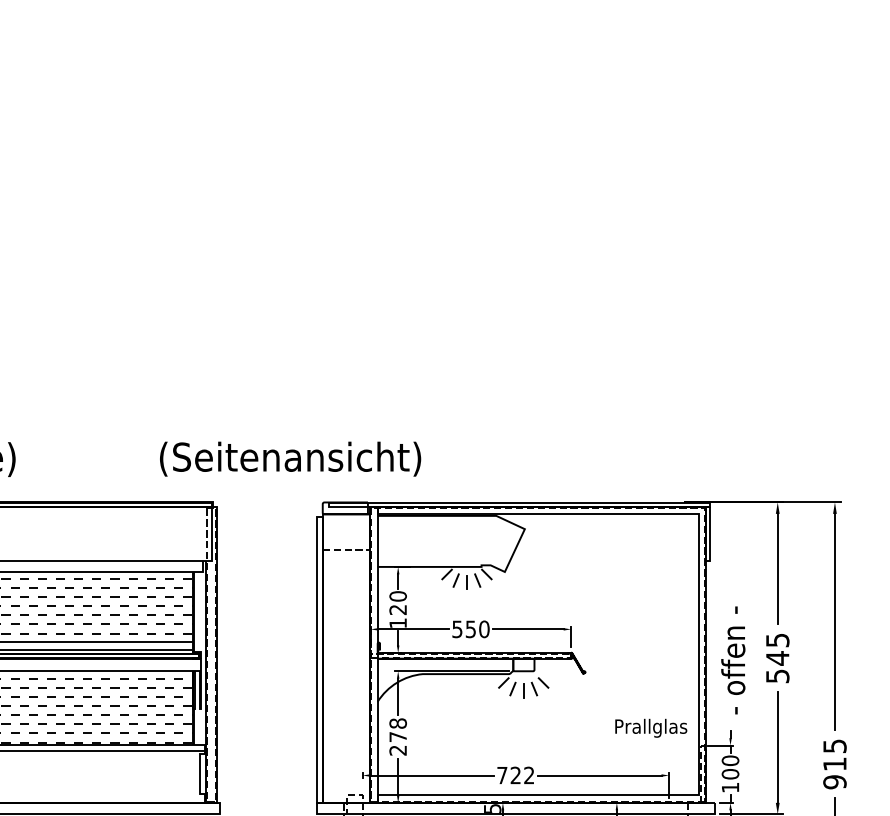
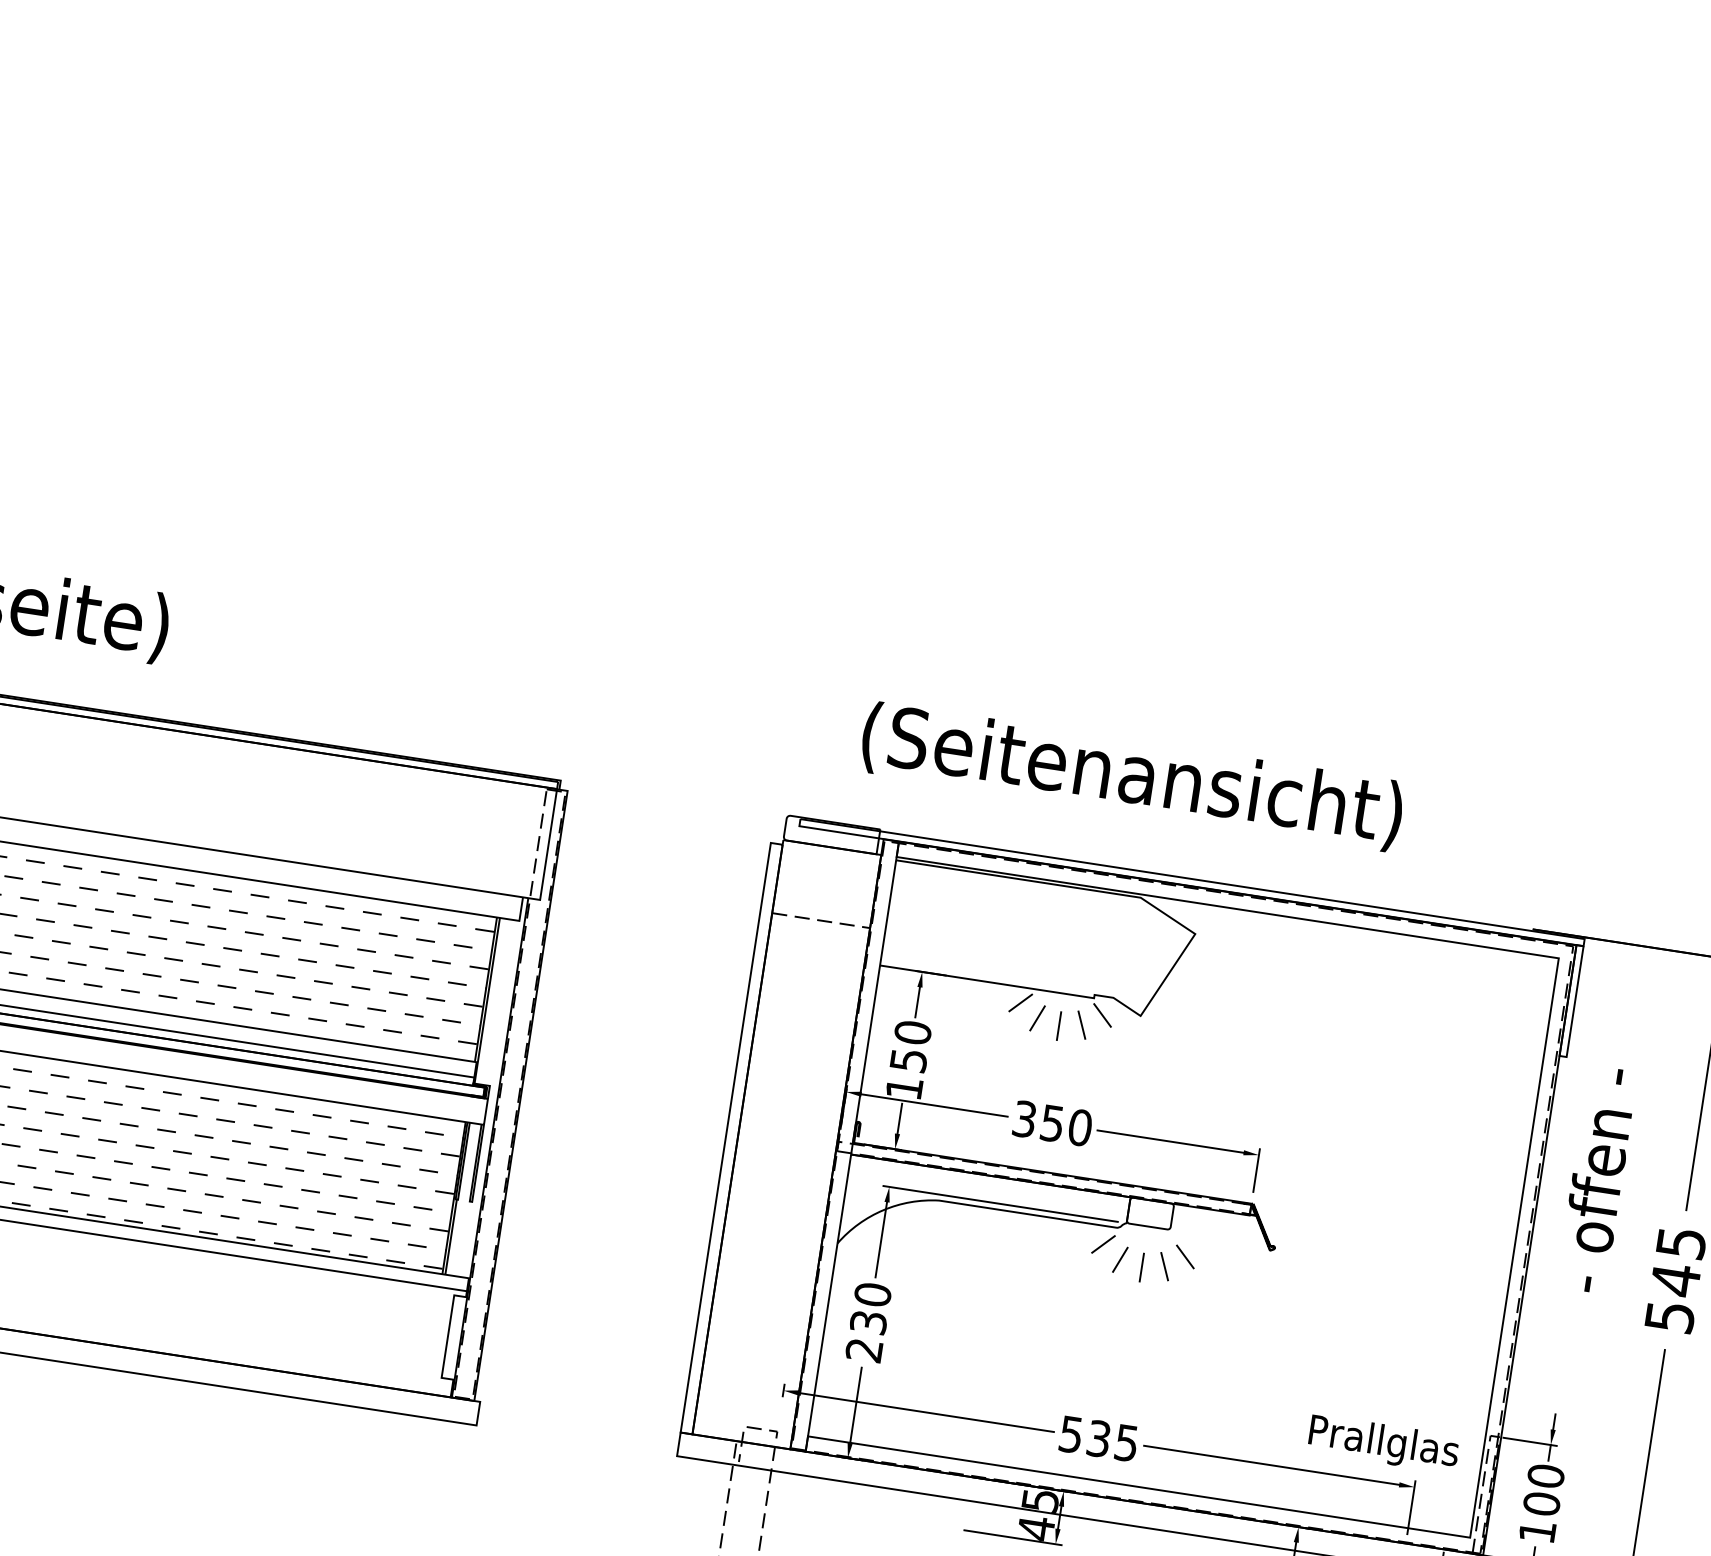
text: (290, 458) -> (1132, 775), moved
text: (397, 609) -> (907, 1059), 120 -> 150
text: (457, 628) -> (1025, 1117), 550 -> 350
text: (733, 660) -> (1597, 1179), moved
text: (651, 727) -> (1384, 1442), moved
text: (397, 730) -> (869, 1308), 278 -> 230
text: (515, 775) -> (1098, 1438), 722 -> 535

